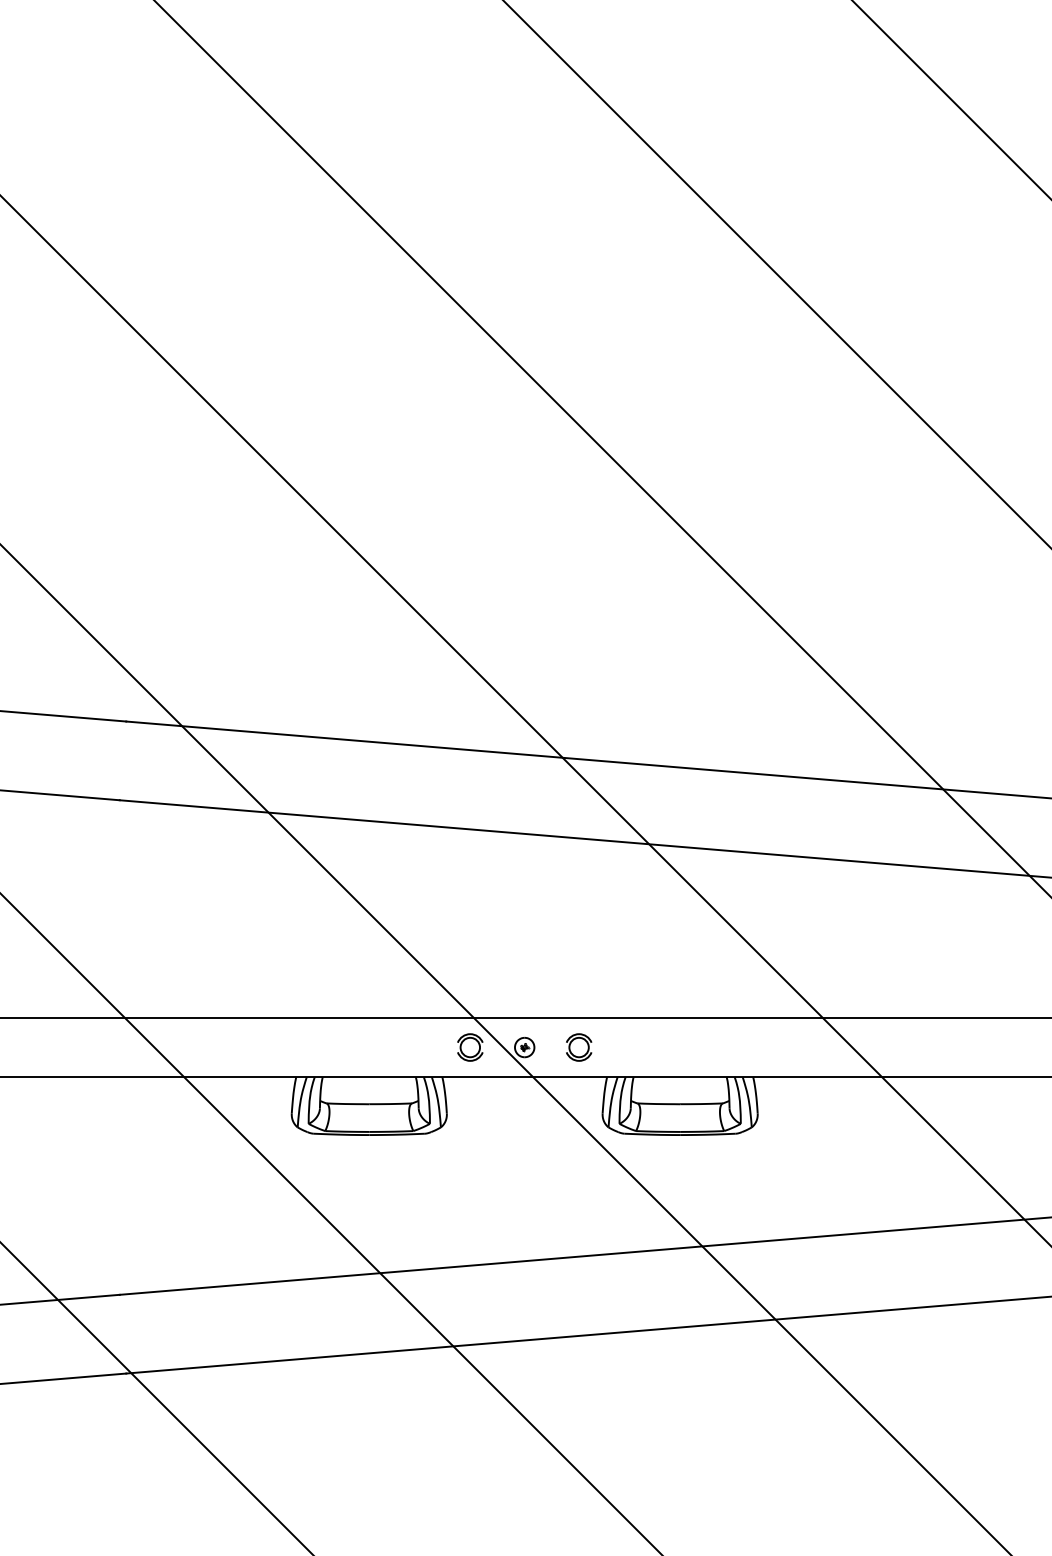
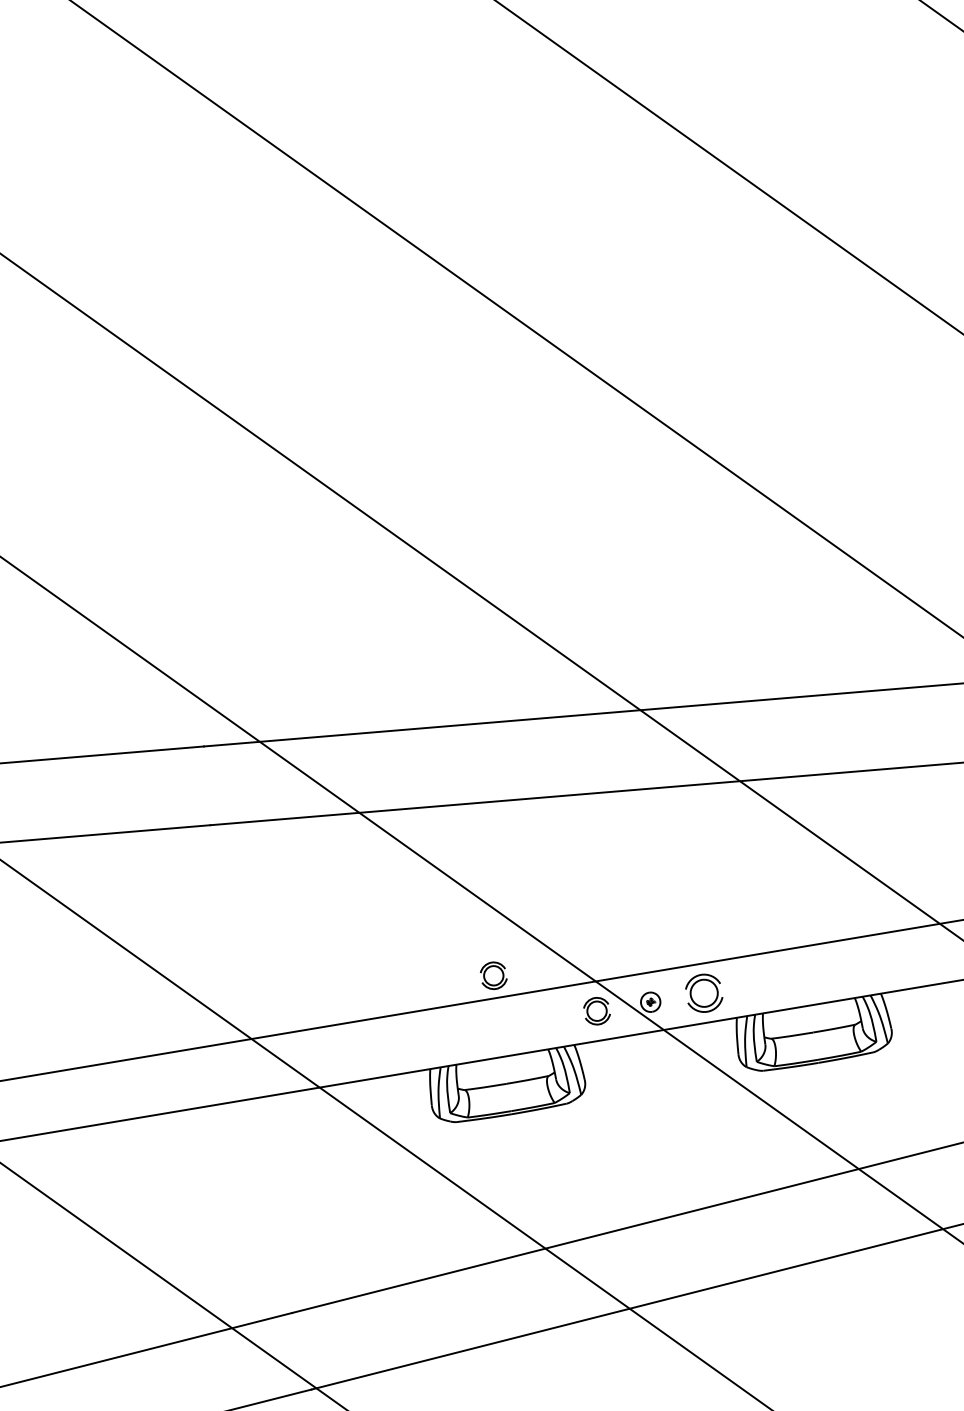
part: (374, 995) -> (493, 975), added
part: (579, 1047) -> (704, 993), size x1.4

